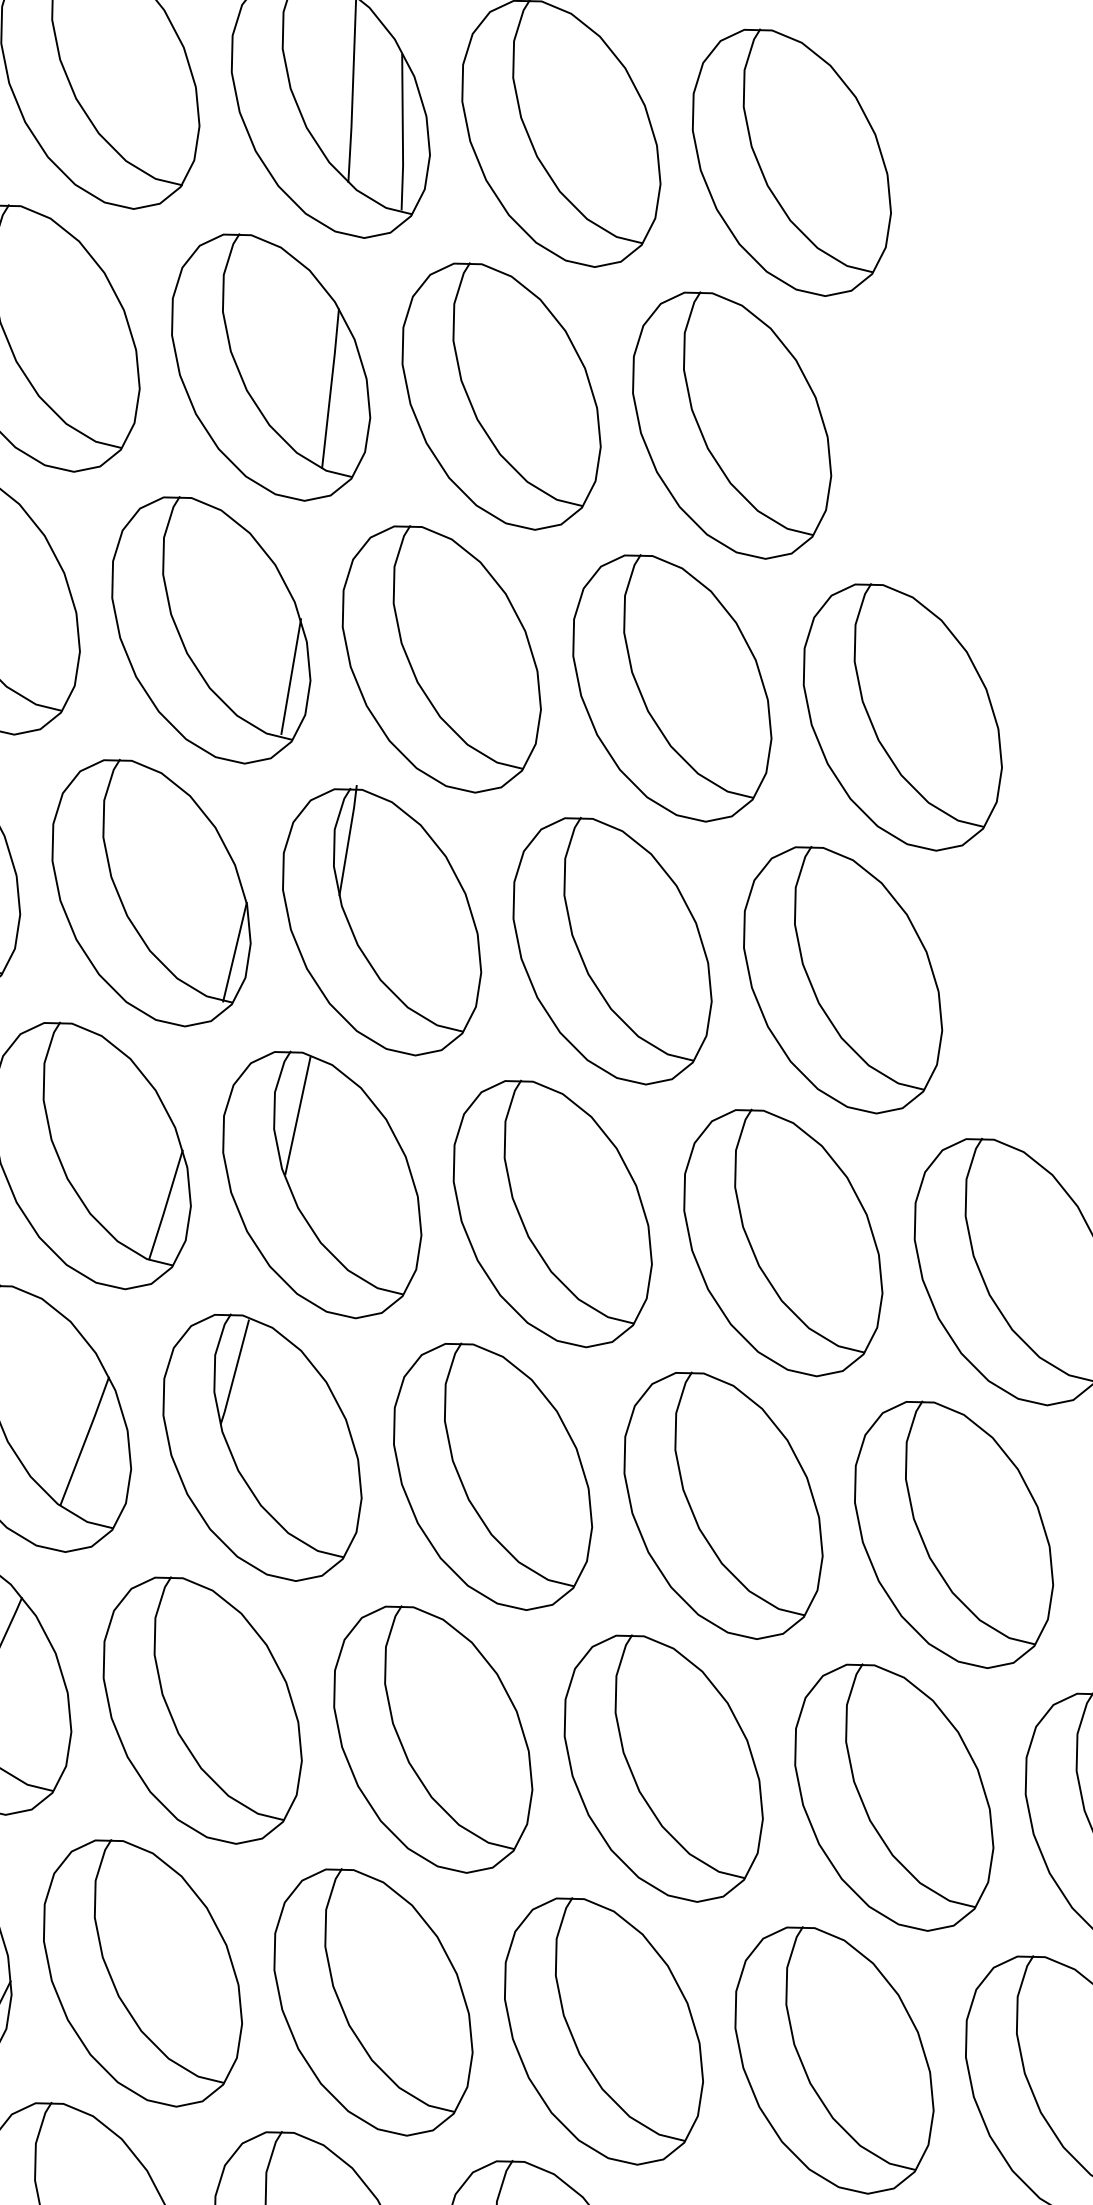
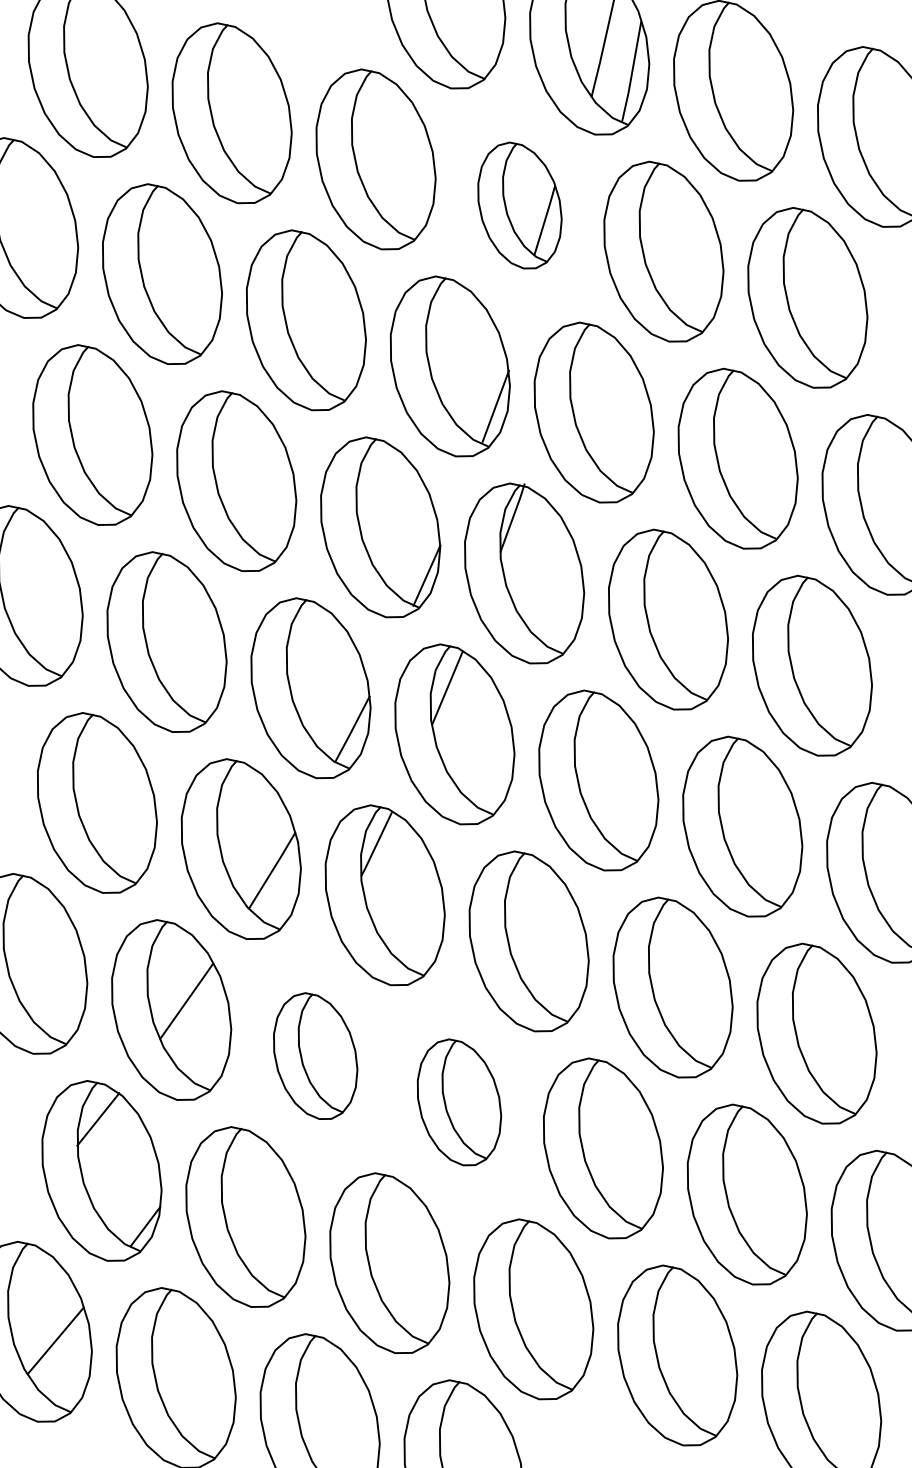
part: (270, 366) -> (519, 205), size x0.7
part: (202, 1708) -> (315, 1055), size x0.7
part: (433, 1738) -> (459, 1102), size x0.7

